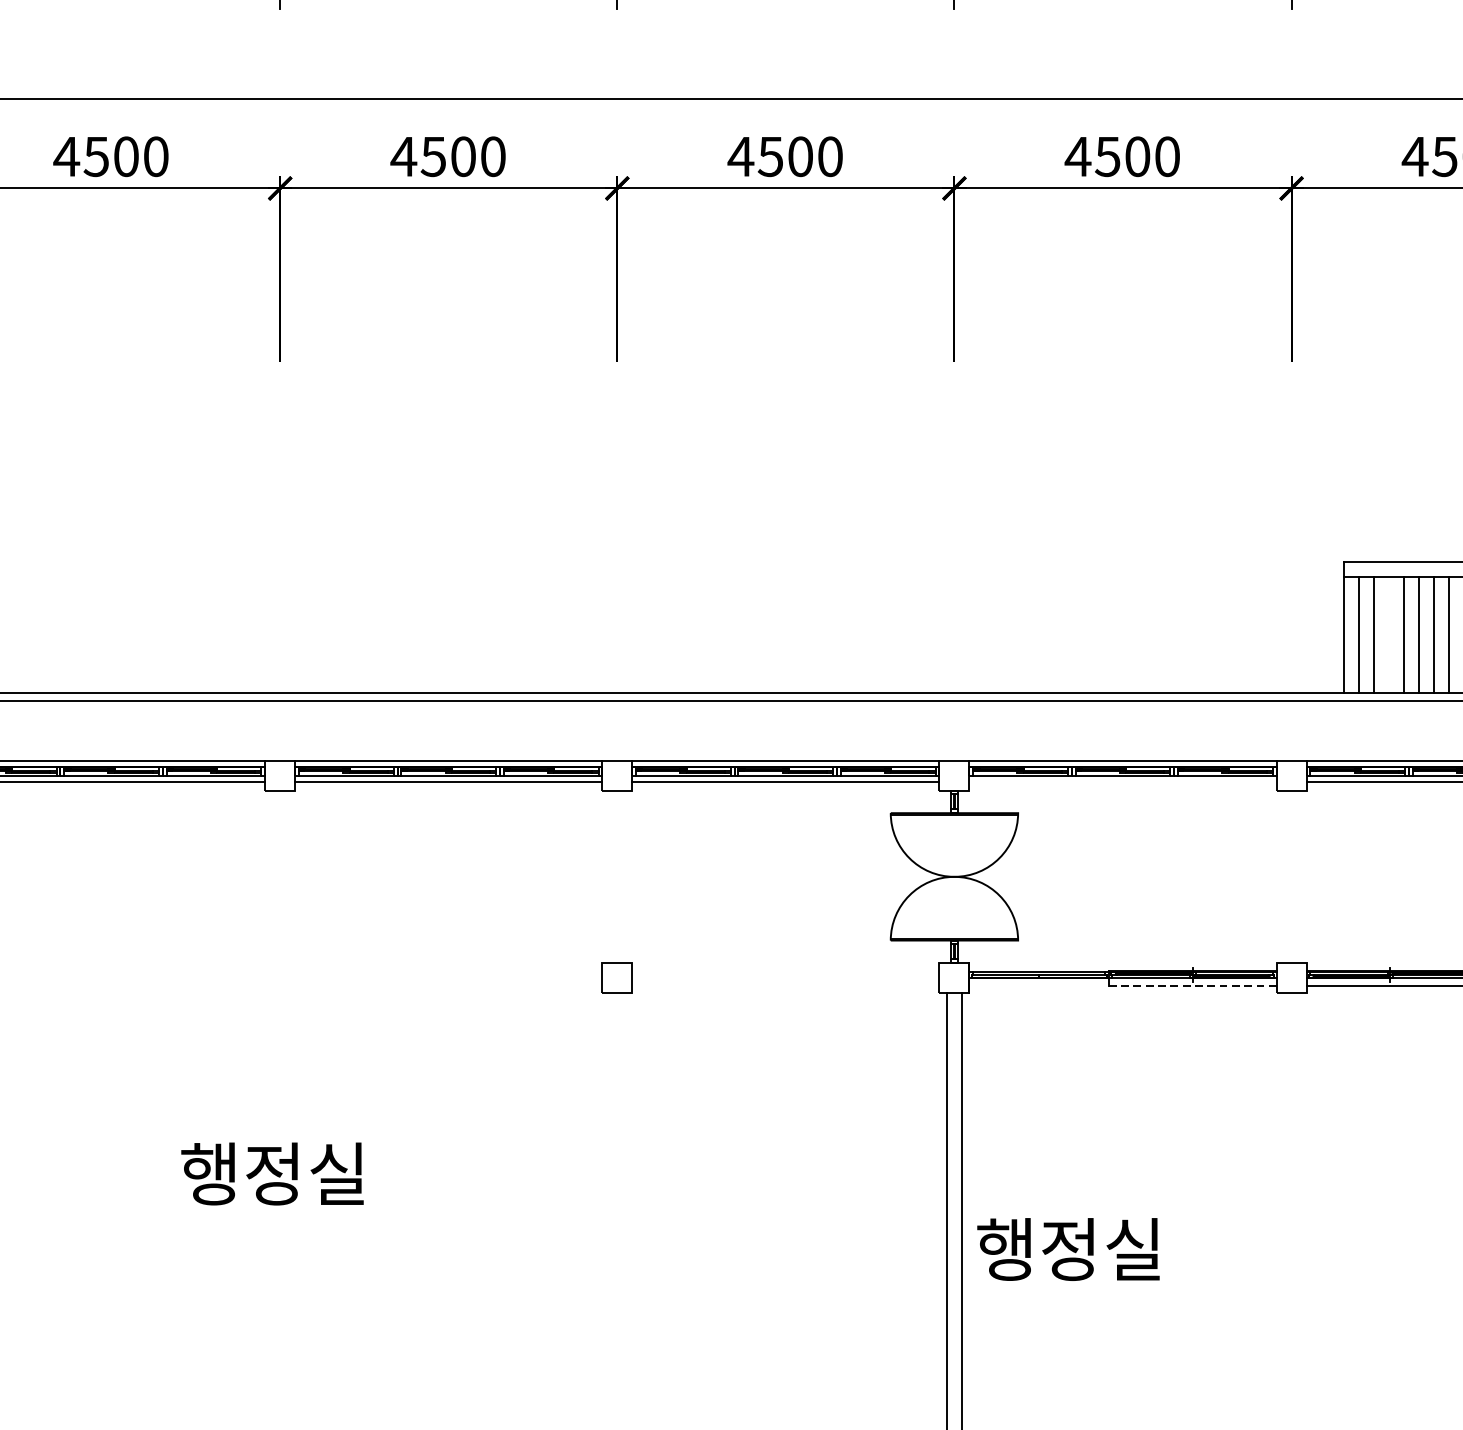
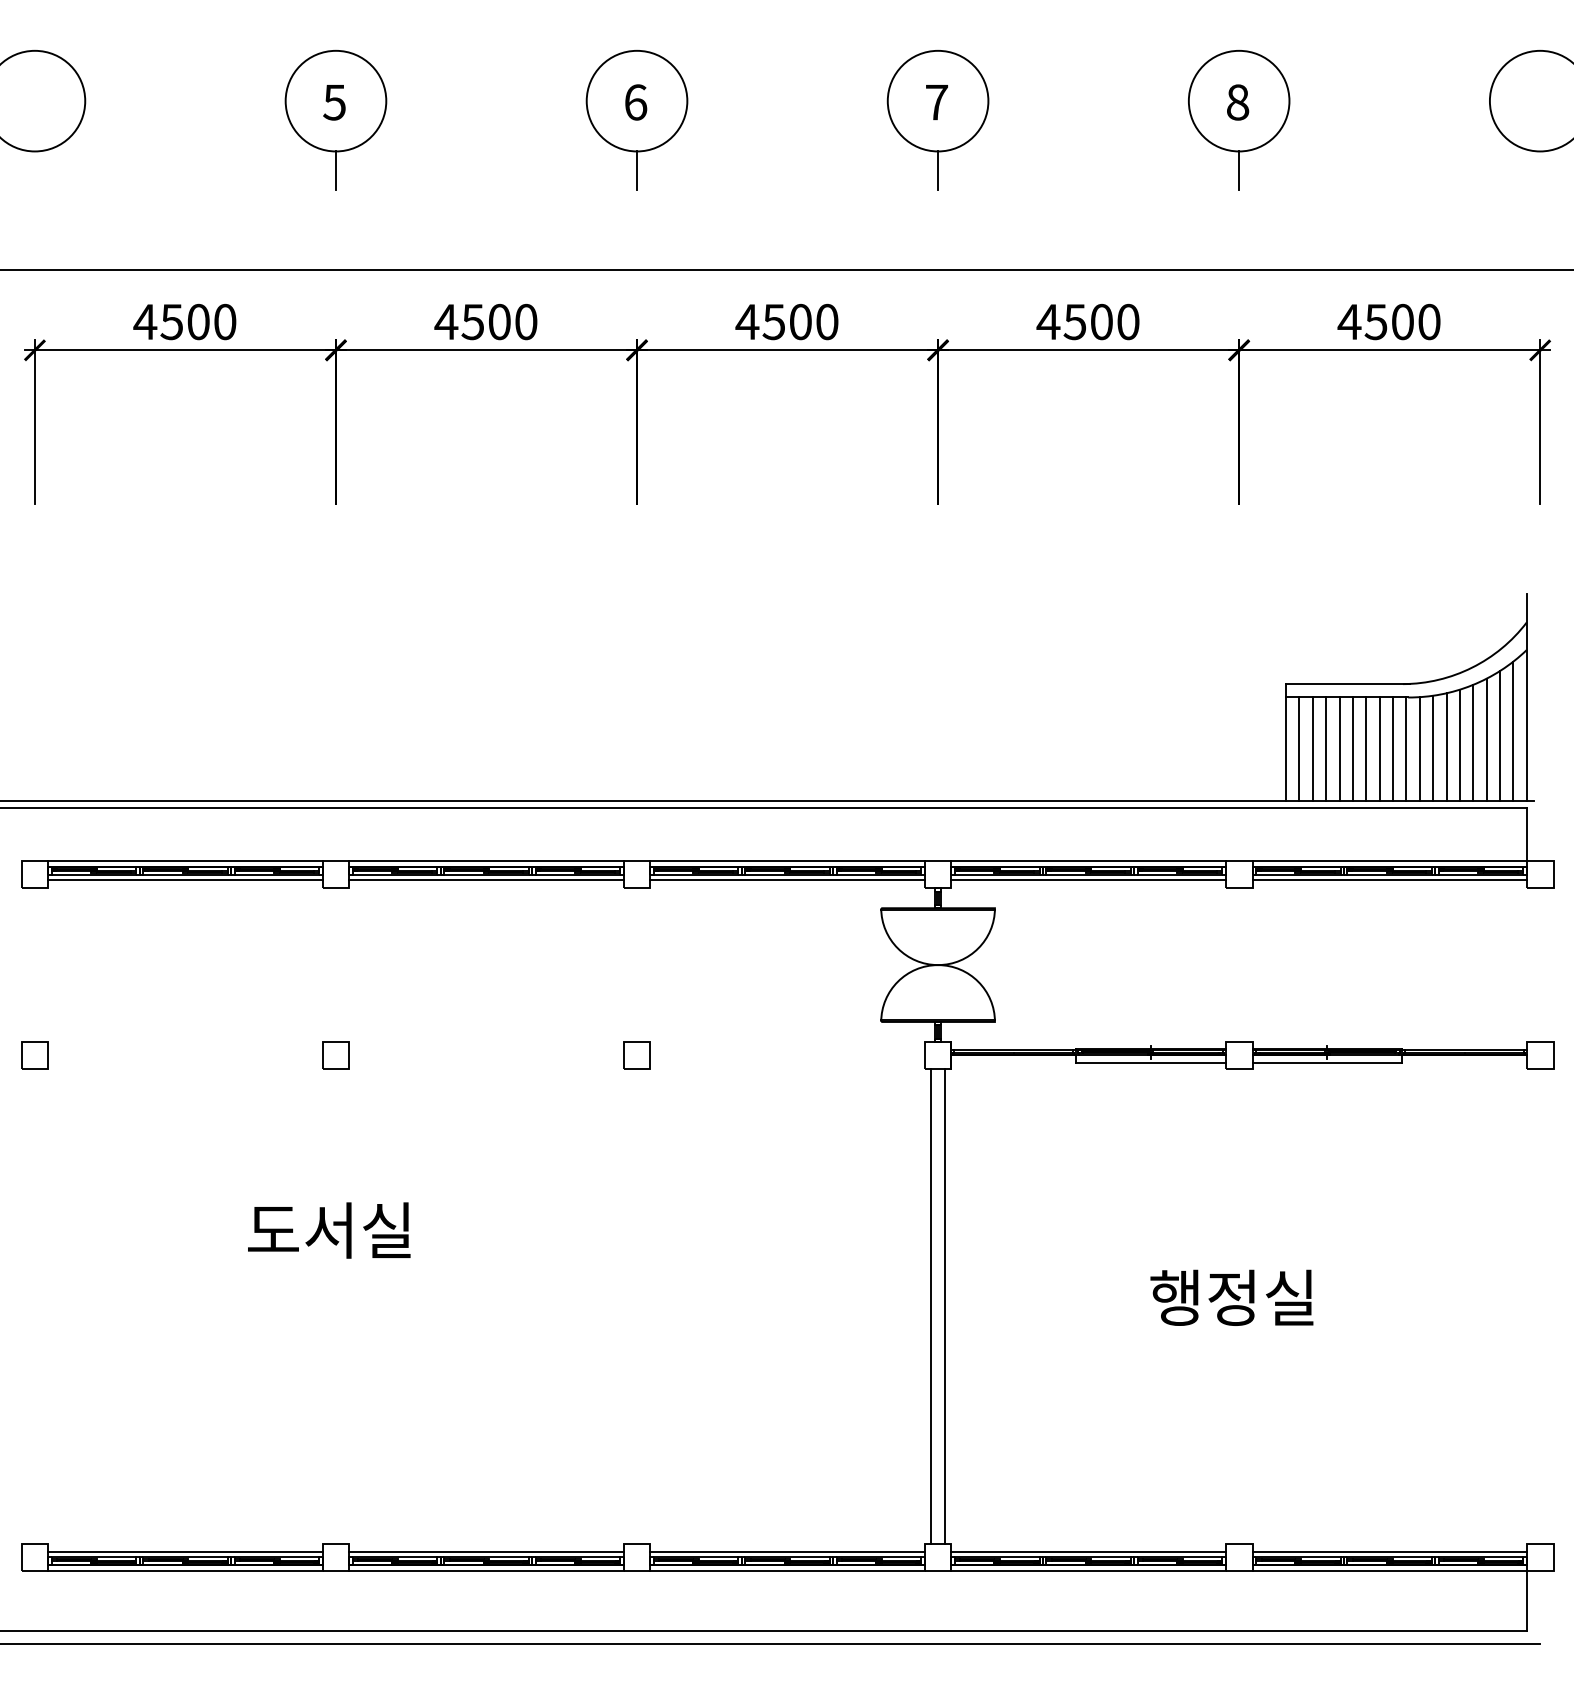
line: (1389, 635) -> (1326, 749), added
line: (1122, 782) -> (1088, 880), added
part: (279, 978) -> (335, 1055), added
line: (1192, 985) -> (1150, 1062), dashed -> solid
text: (239, 1174) -> (299, 1230), 행정실 -> 도서실
text: (1067, 1249) -> (1231, 1297), moved

